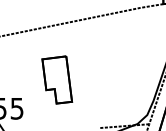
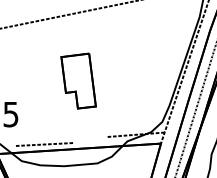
part: (57, 79) -> (78, 80), moved

